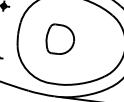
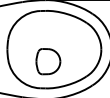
part: (60, 39) -> (48, 61), moved

